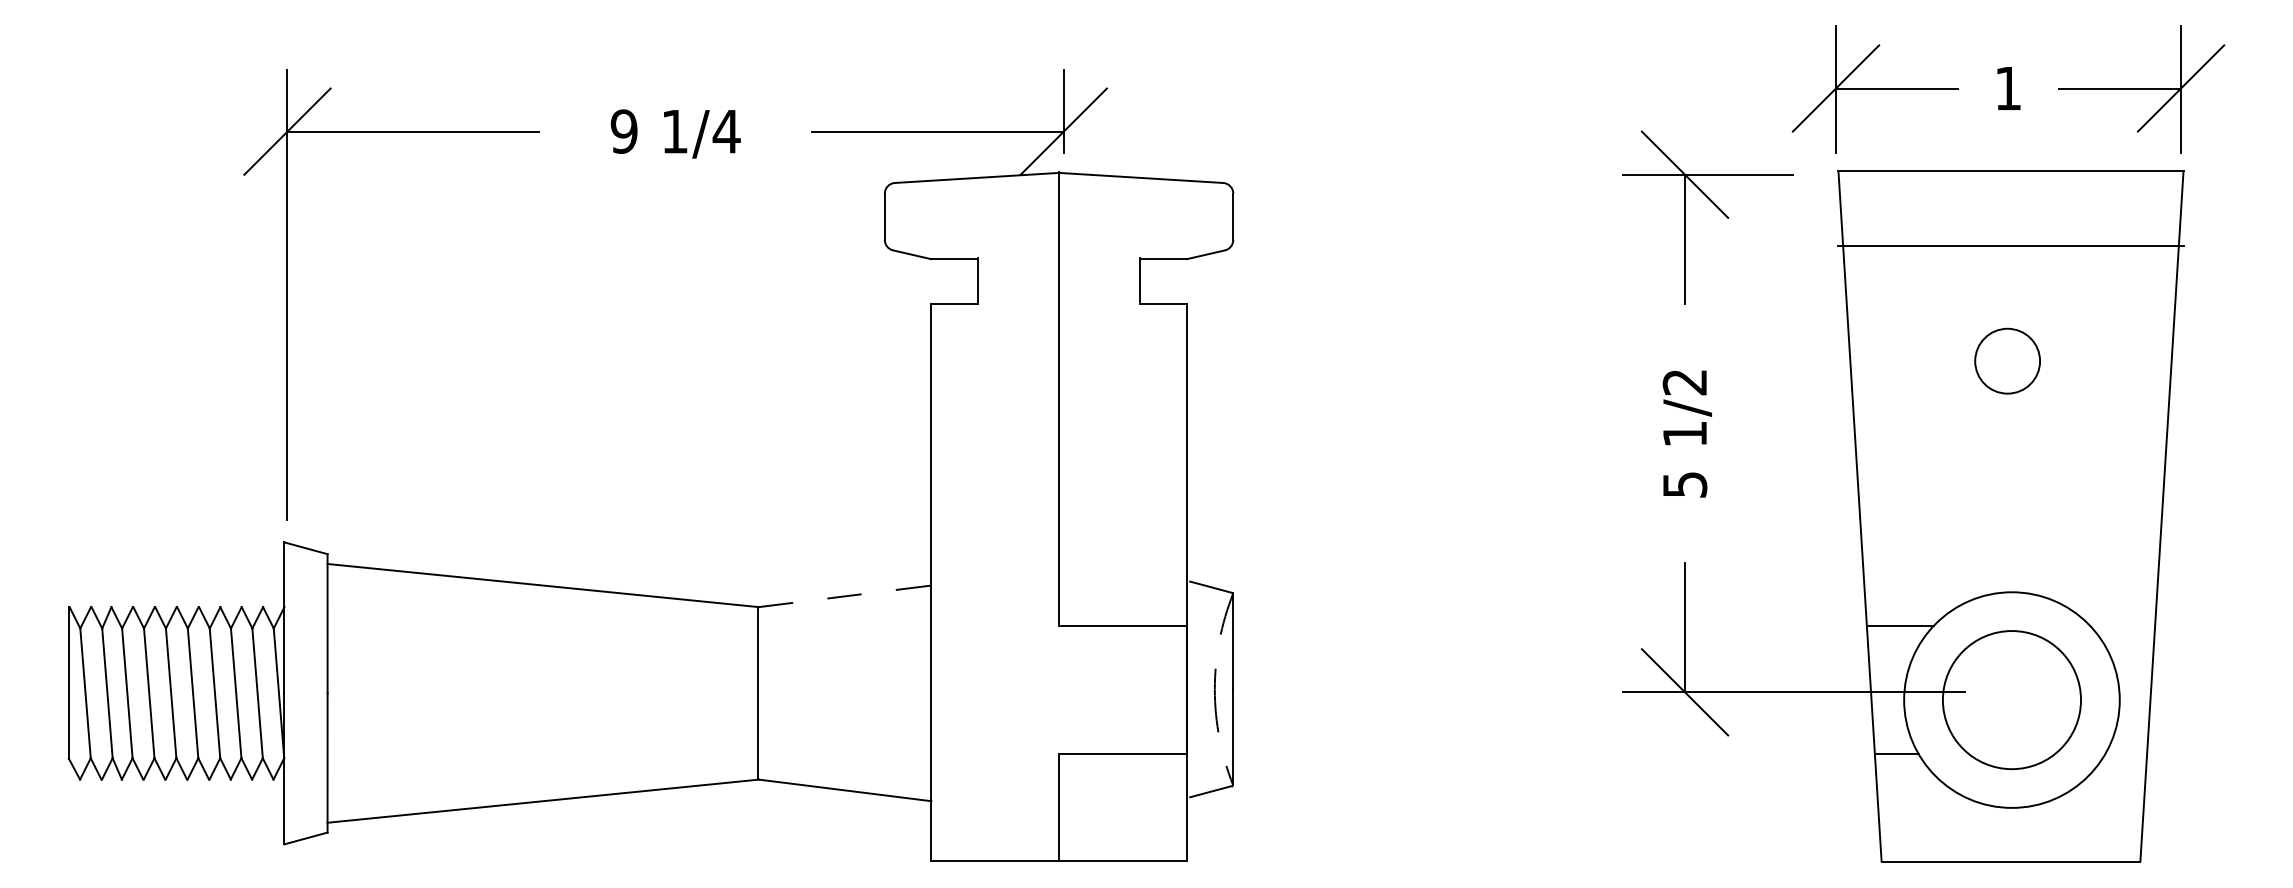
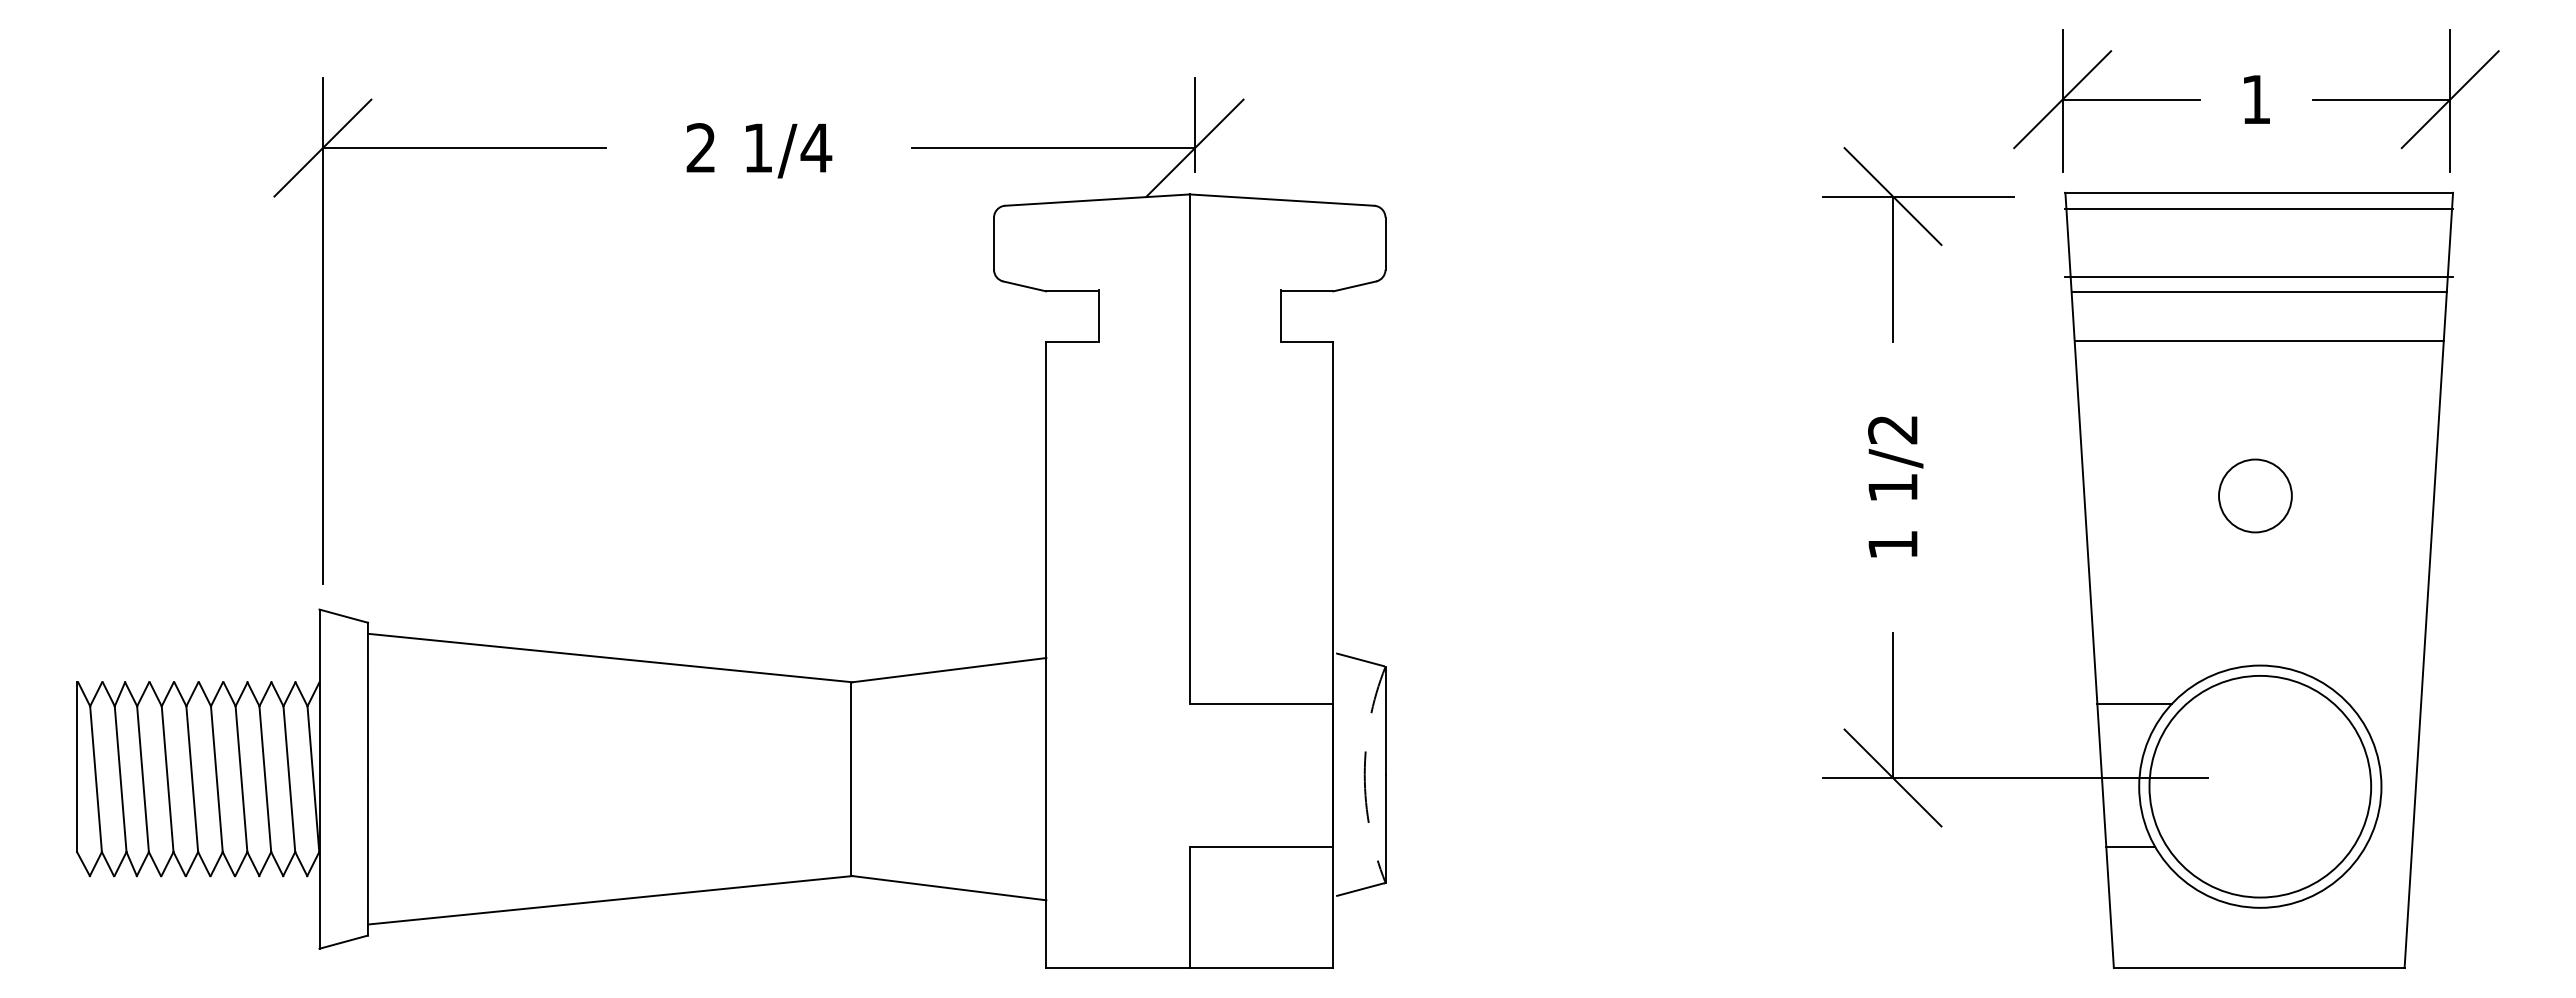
text: (624, 132) -> (701, 148), 9 -> 2
line: (2011, 185) -> (2259, 208), added
line: (2010, 259) -> (2258, 291), added
line: (2010, 302) -> (2258, 340), added
circle: (2007, 360) -> (2255, 495), moved
text: (1685, 485) -> (1893, 545), 5 -> 1
line: (845, 596) -> (949, 670), dashed -> solid
circle: (2012, 699) -> (2260, 786), size x1.43

